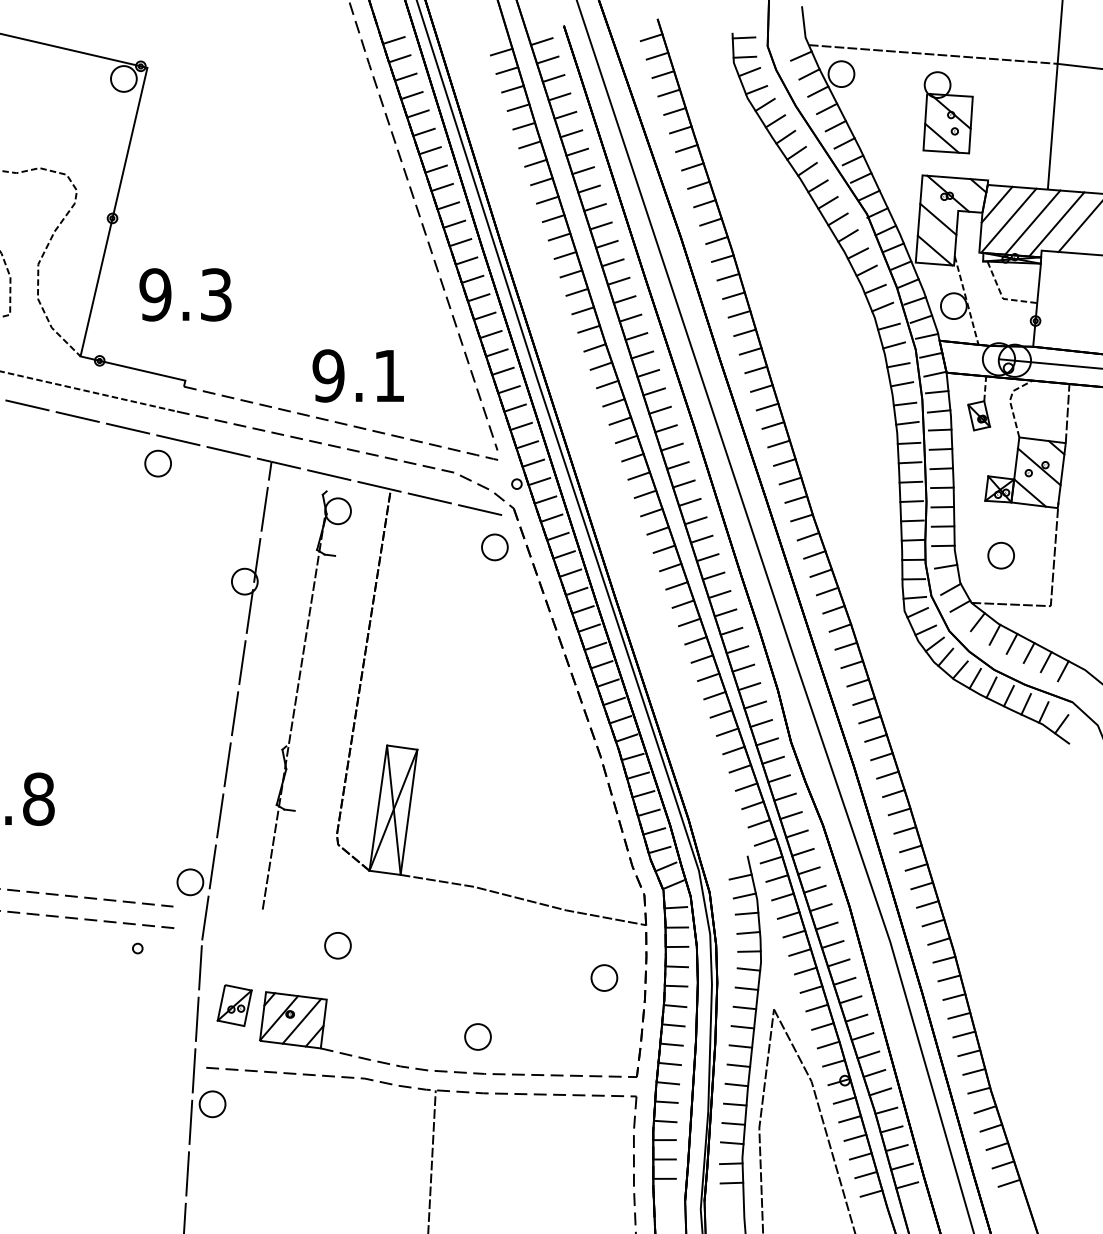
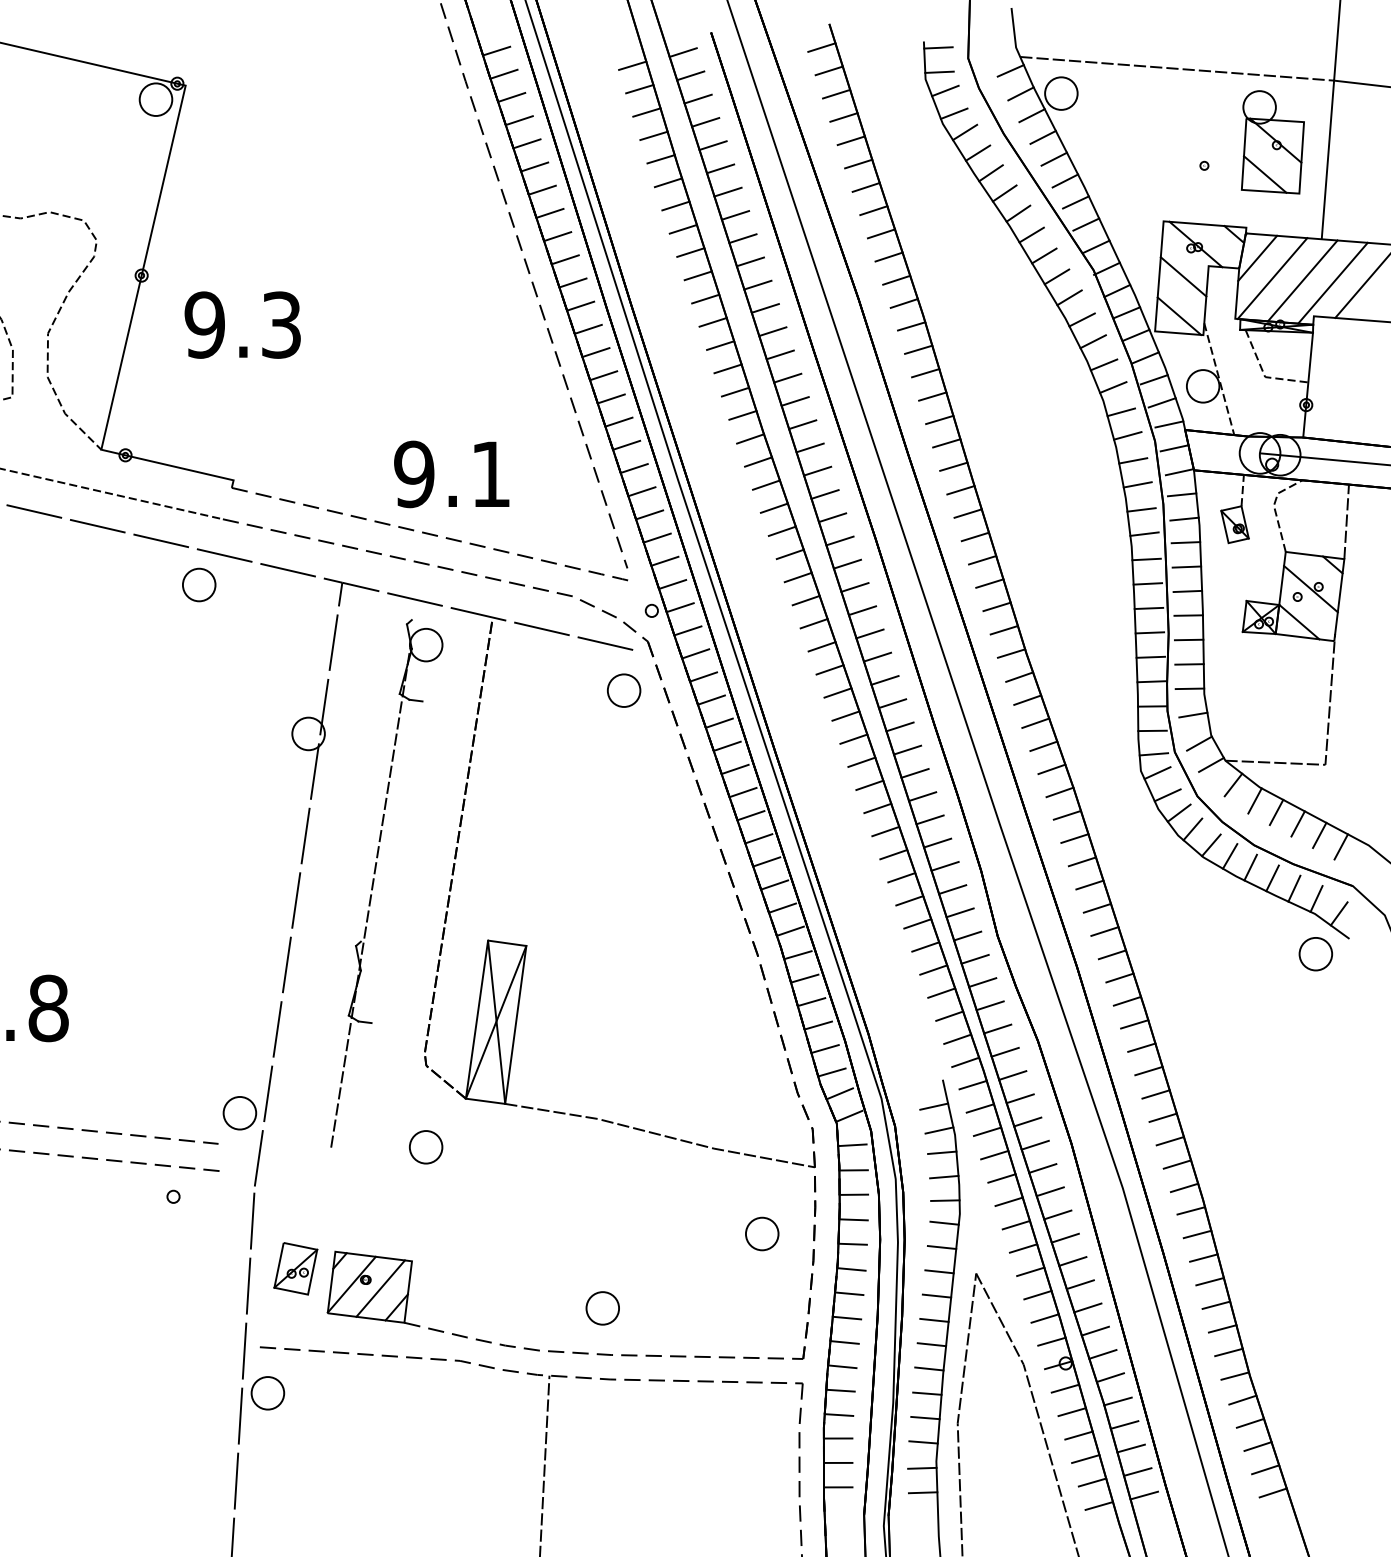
part: (947, 112) -> (1272, 142), moved
text: (185, 294) -> (242, 324), moved
part: (1000, 555) -> (1315, 954), moved
part: (338, 945) -> (426, 1147), moved

